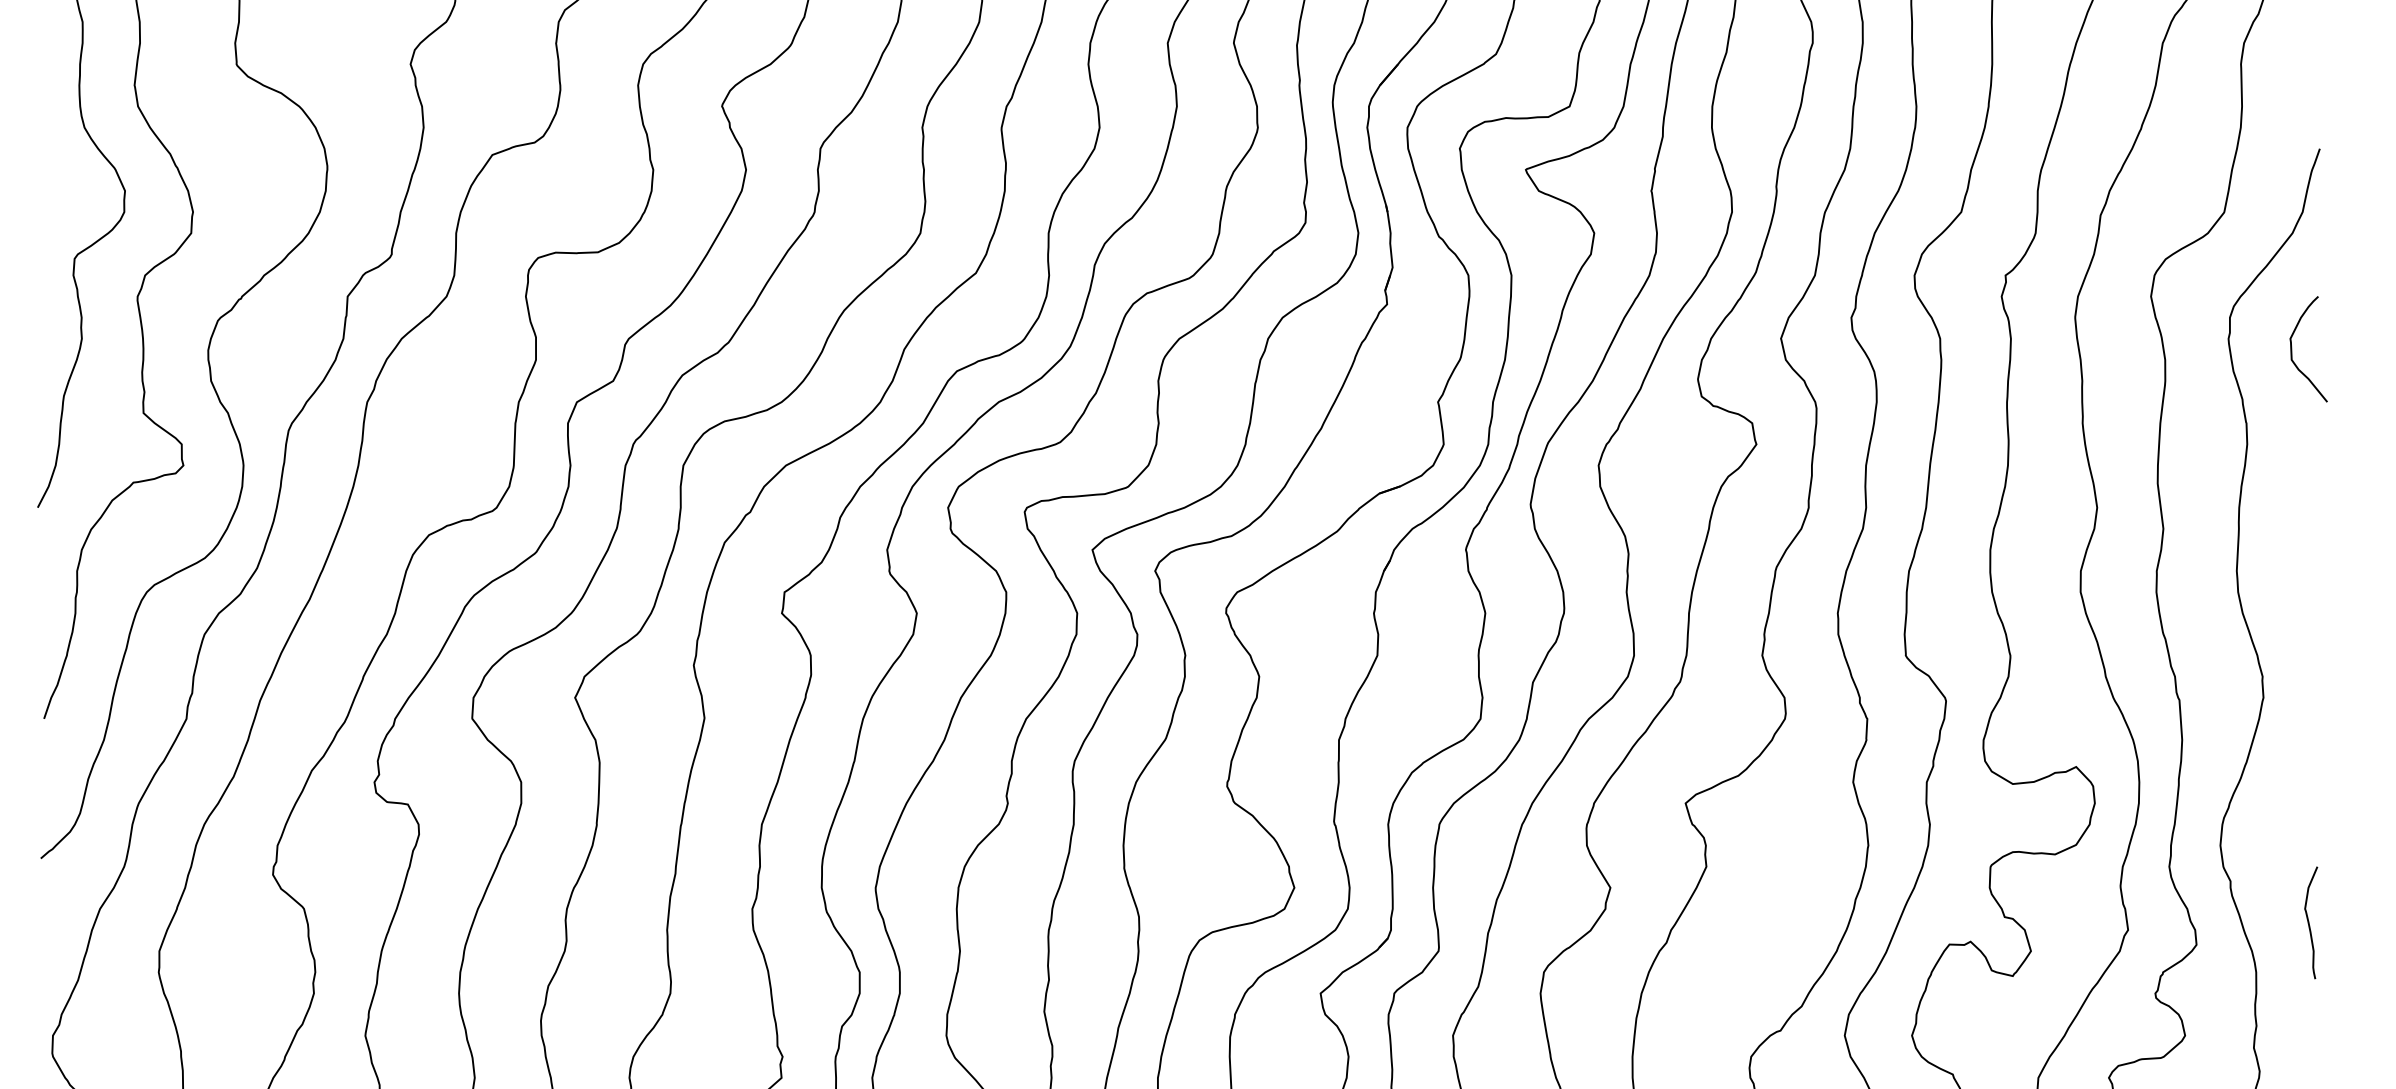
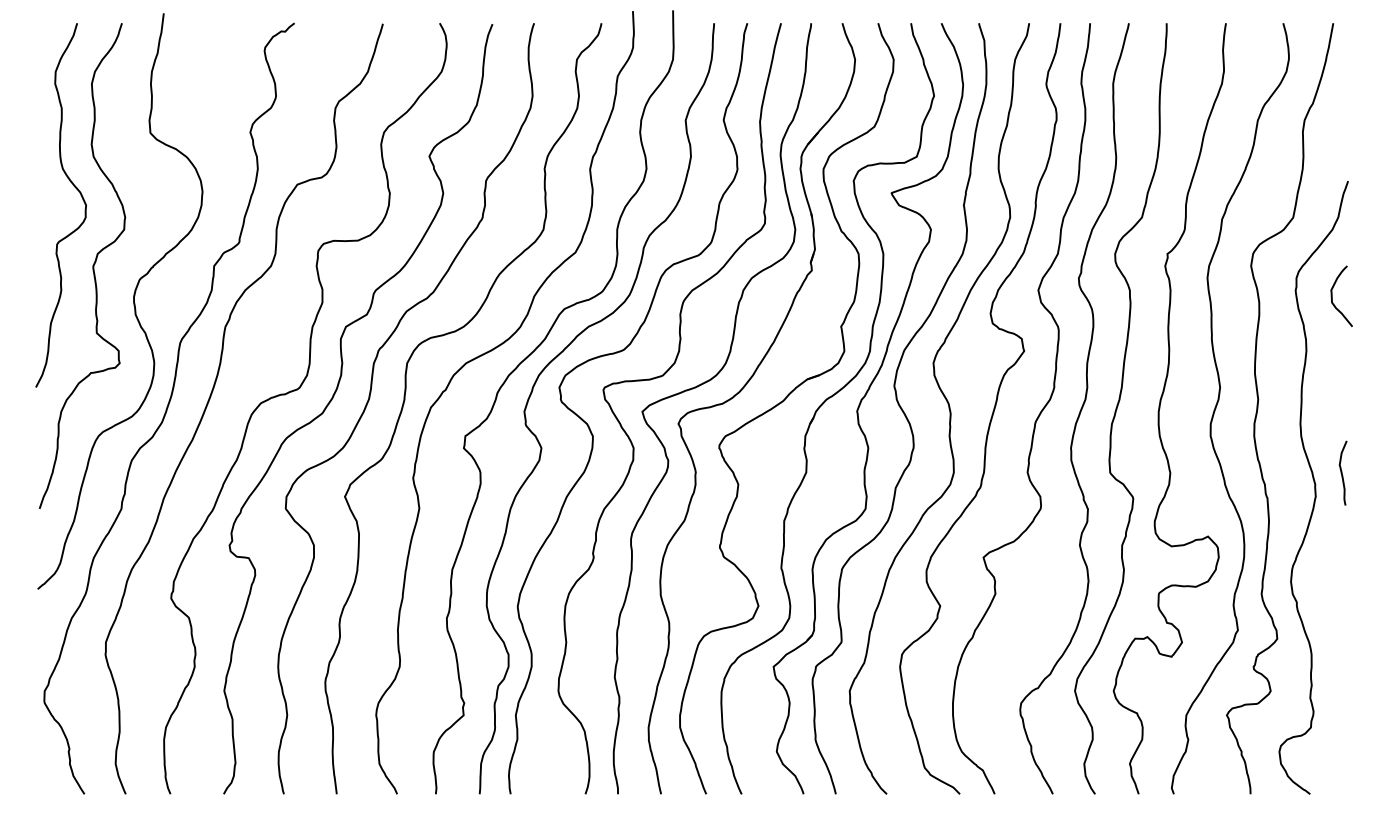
curve: (2309, 921) -> (1342, 472), moved

